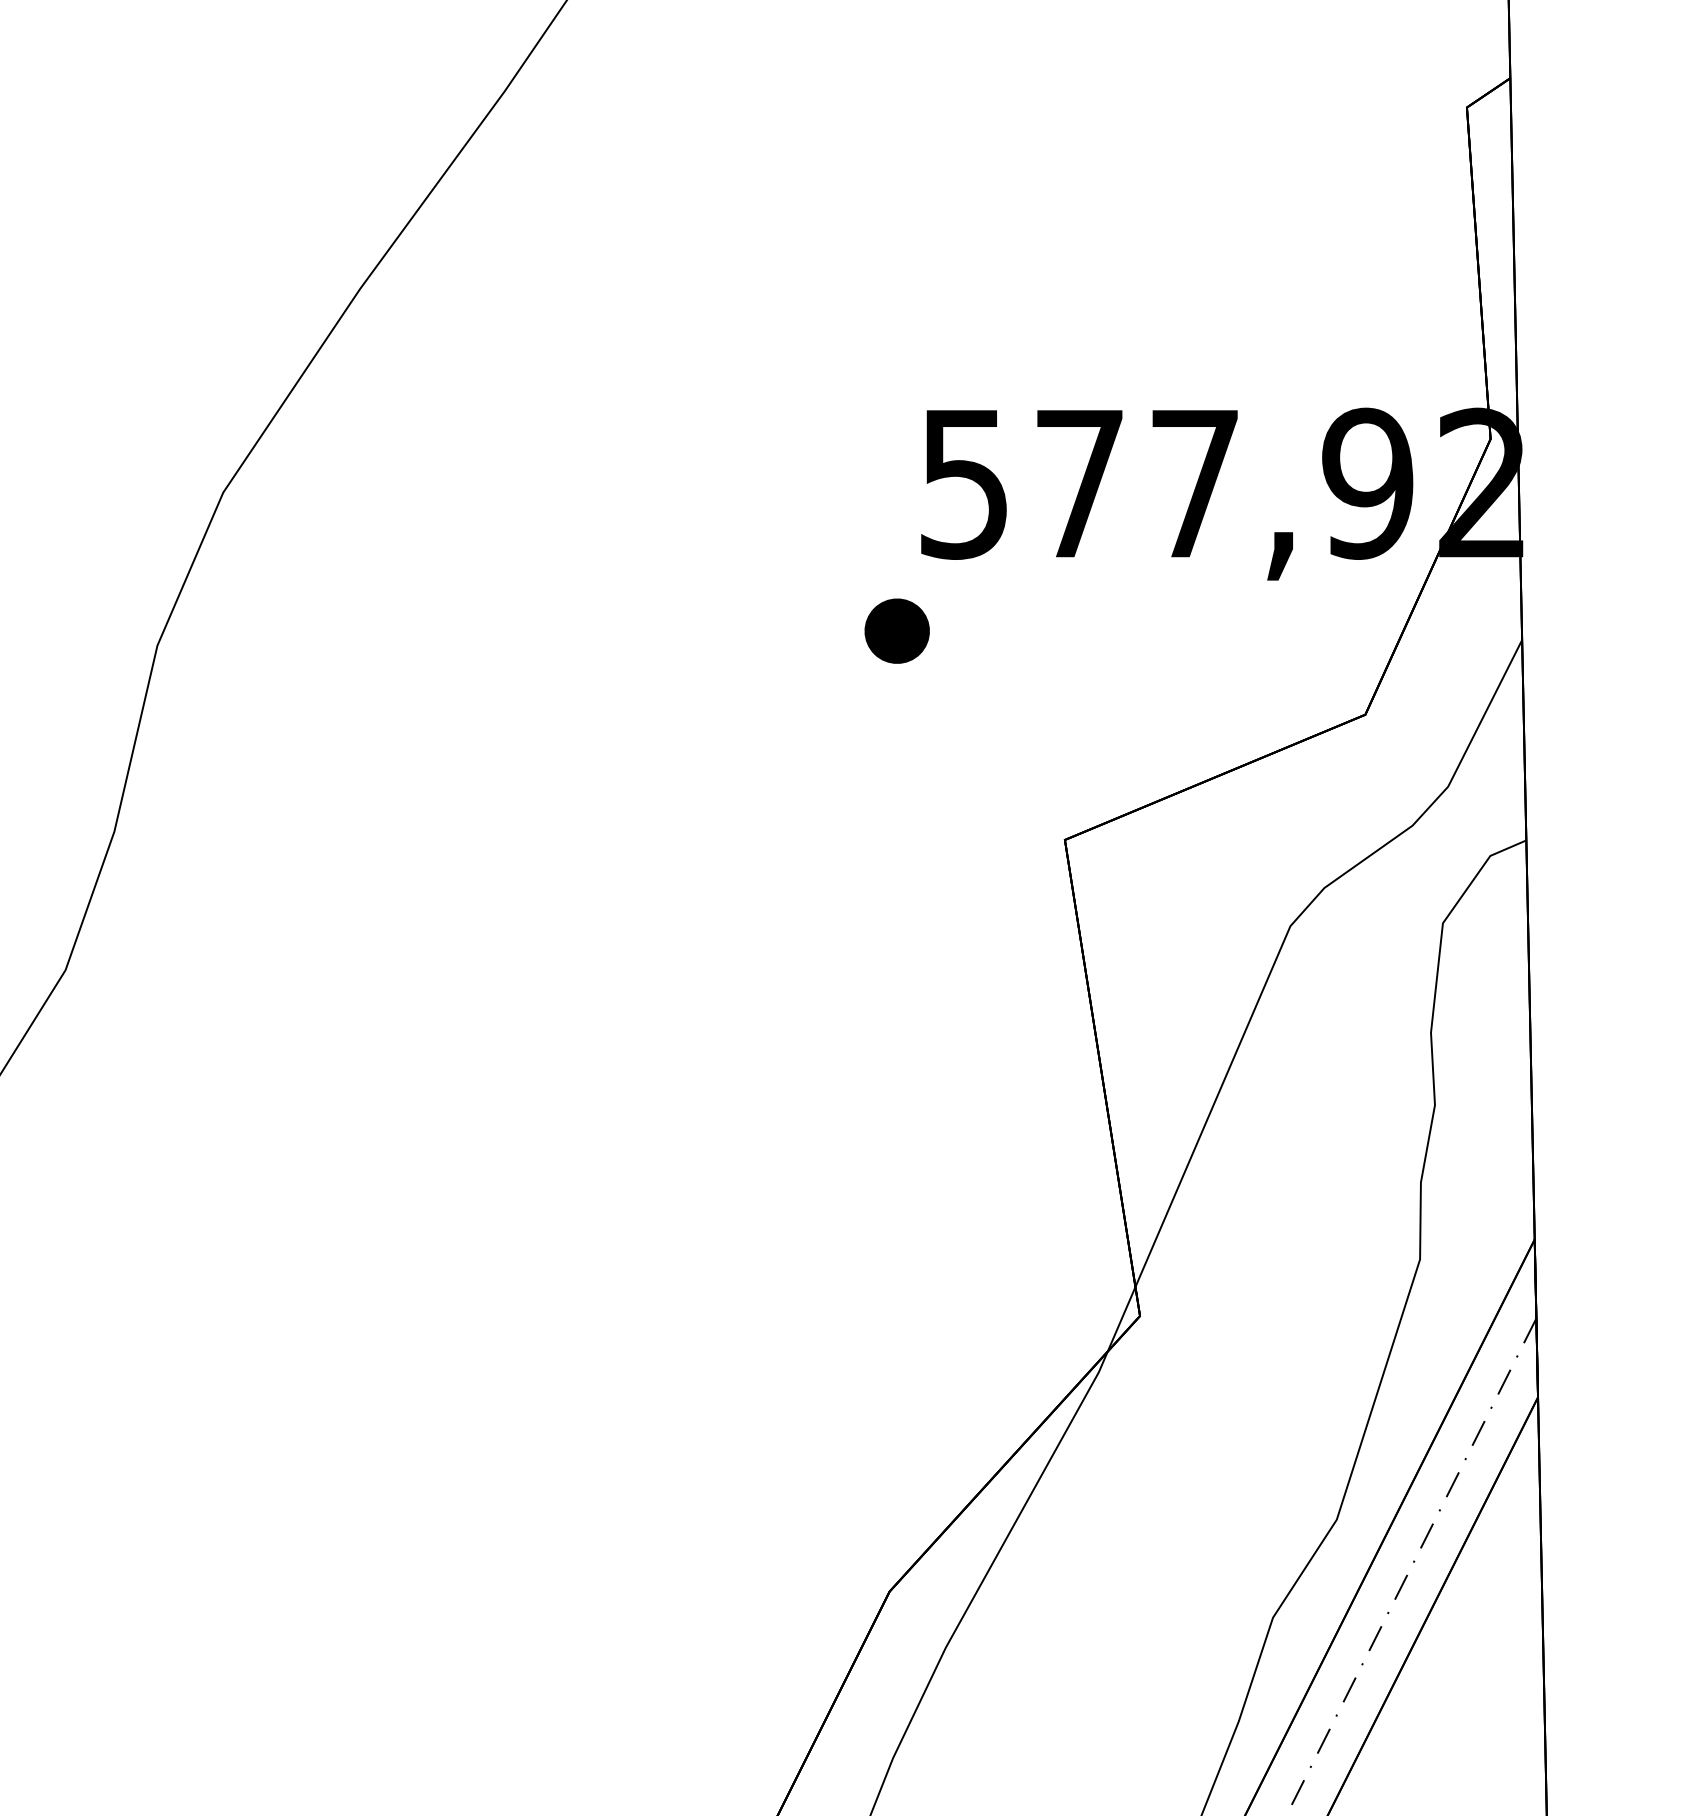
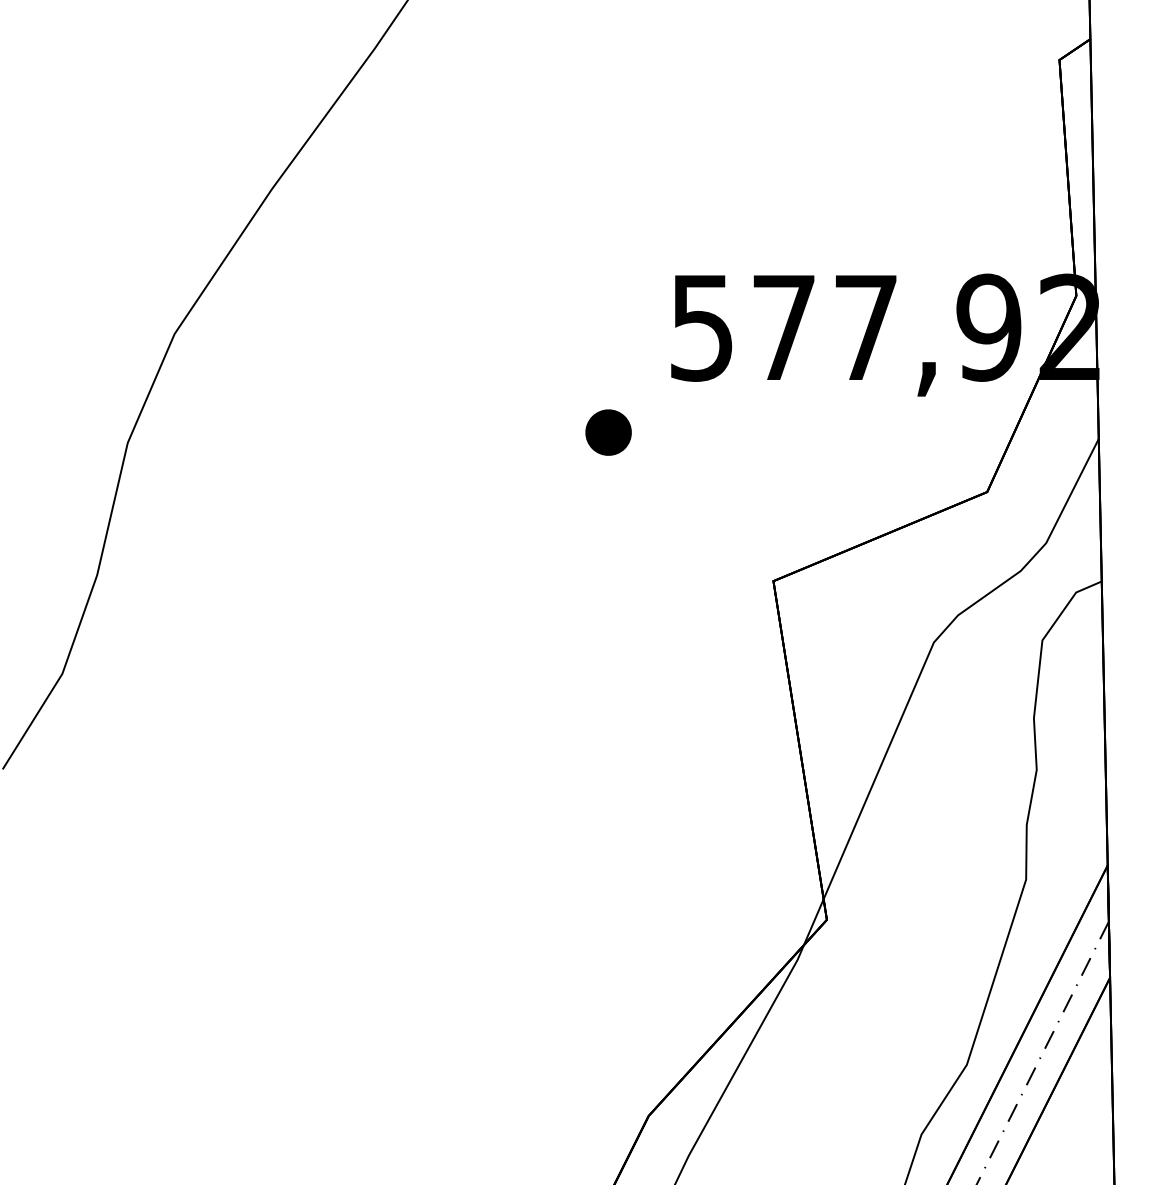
part: (896, 630) -> (608, 432), moved

